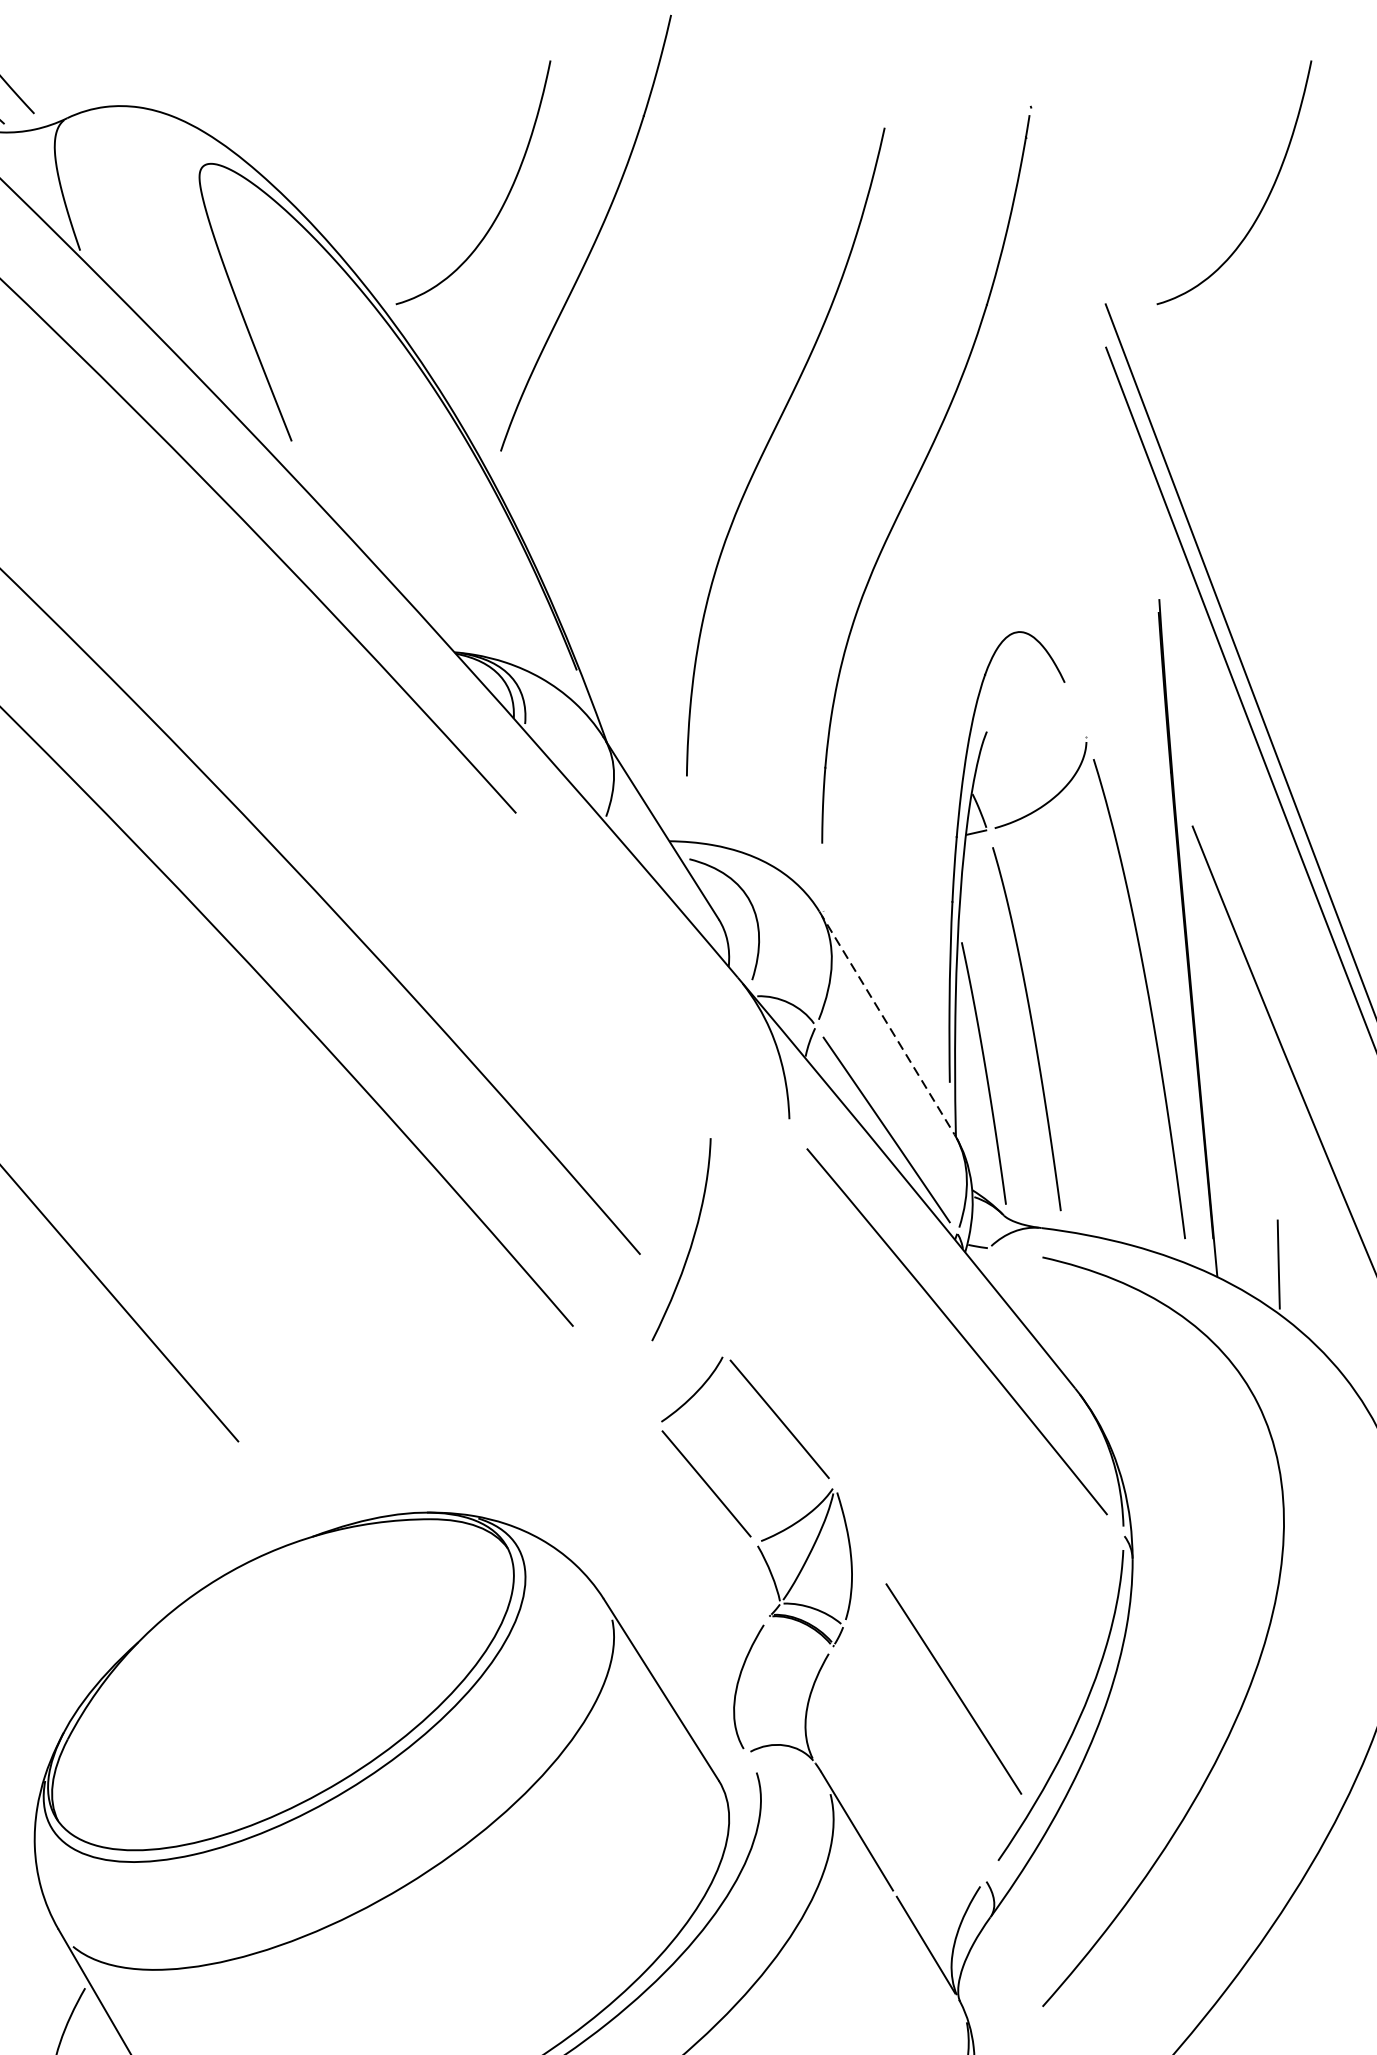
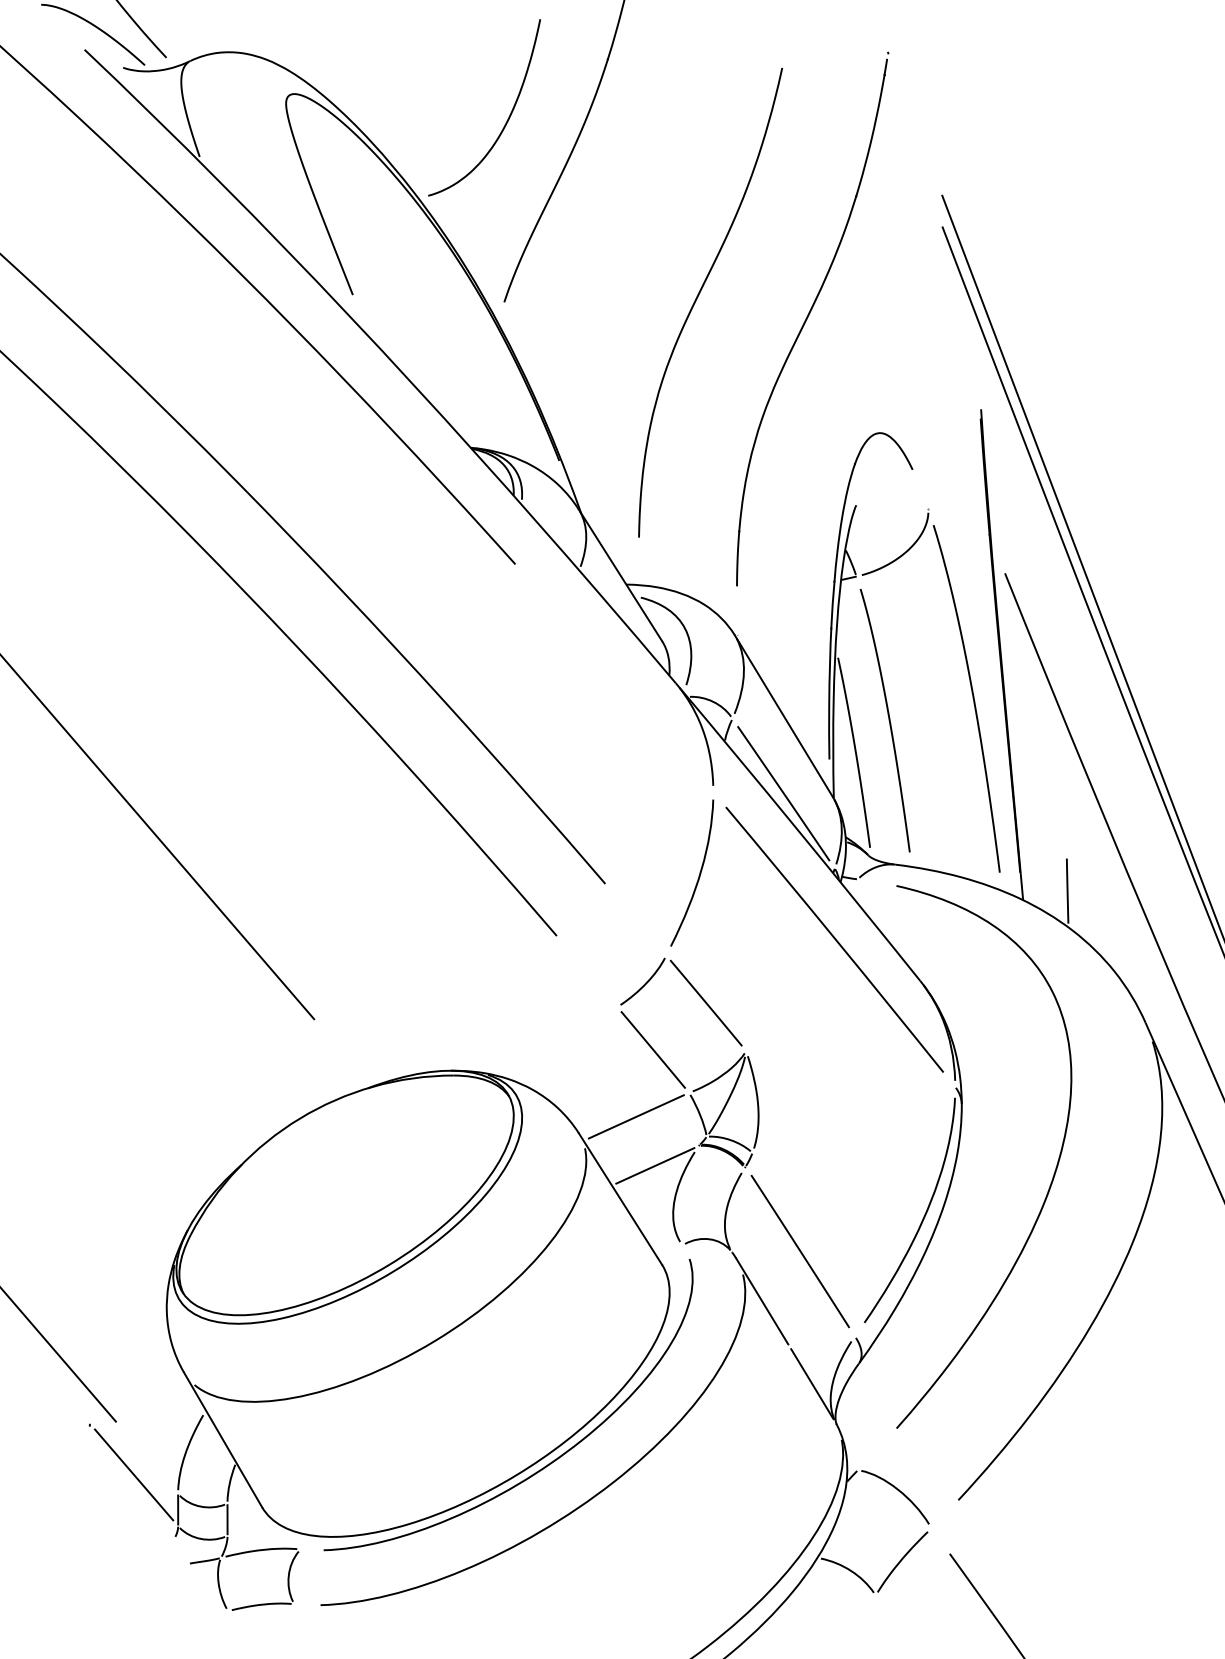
curve: (1266, 197) -> (1058, 118), removed
line: (887, 1023) -> (784, 716), dashed -> solid
curve: (690, 1242) -> (698, 875), moved
line: (682, 1575) -> (635, 1116), added
line: (709, 1643) -> (655, 1165), added
line: (952, 1689) -> (799, 1251), moved

